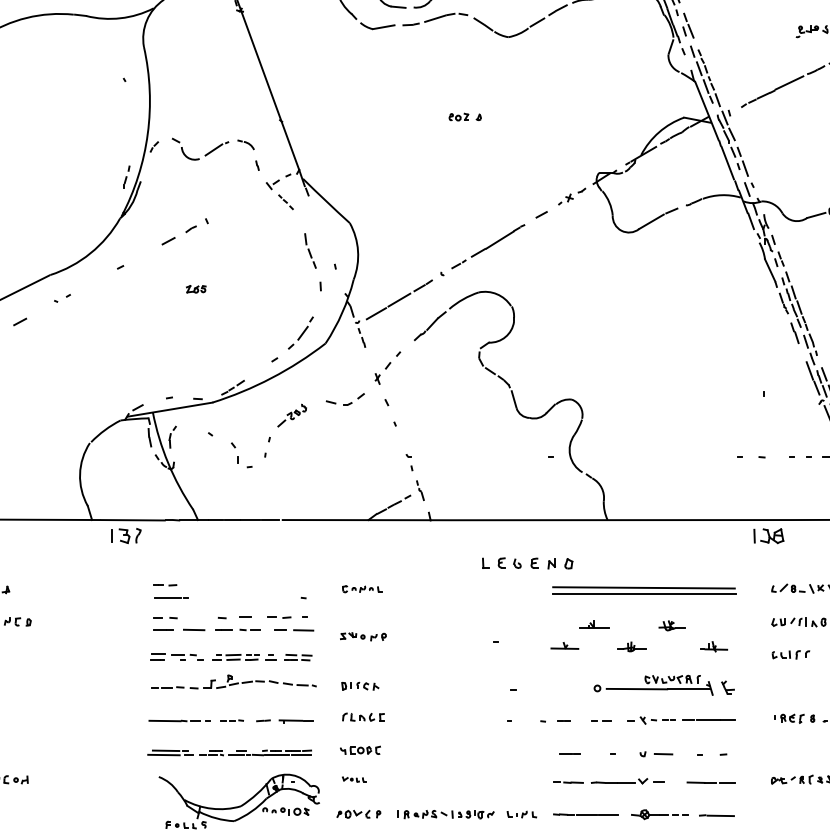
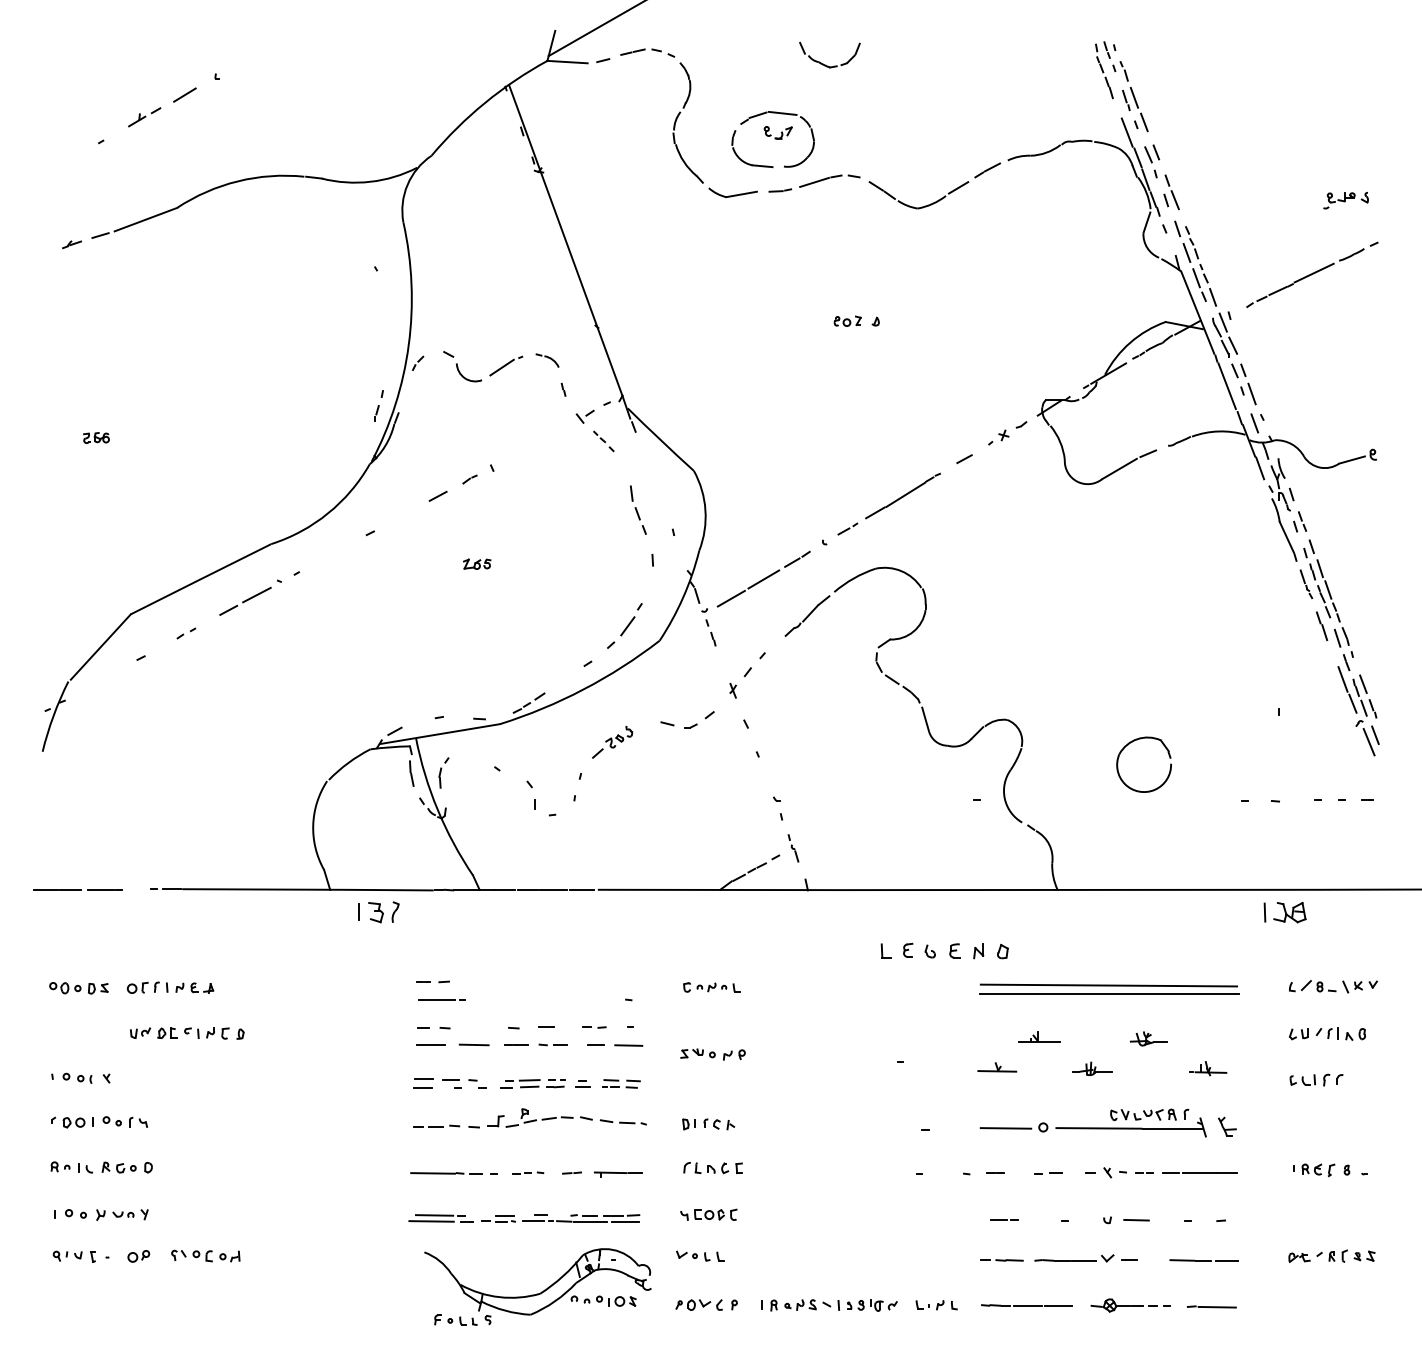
line: (39, 310) -> (256, 594), added
part: (657, 417) -> (1128, 745), added
part: (279, 617) -> (594, 1027), size x0.71
line: (570, 689) -> (1005, 1128), added
part: (354, 779) -> (700, 1255), size x1.43

